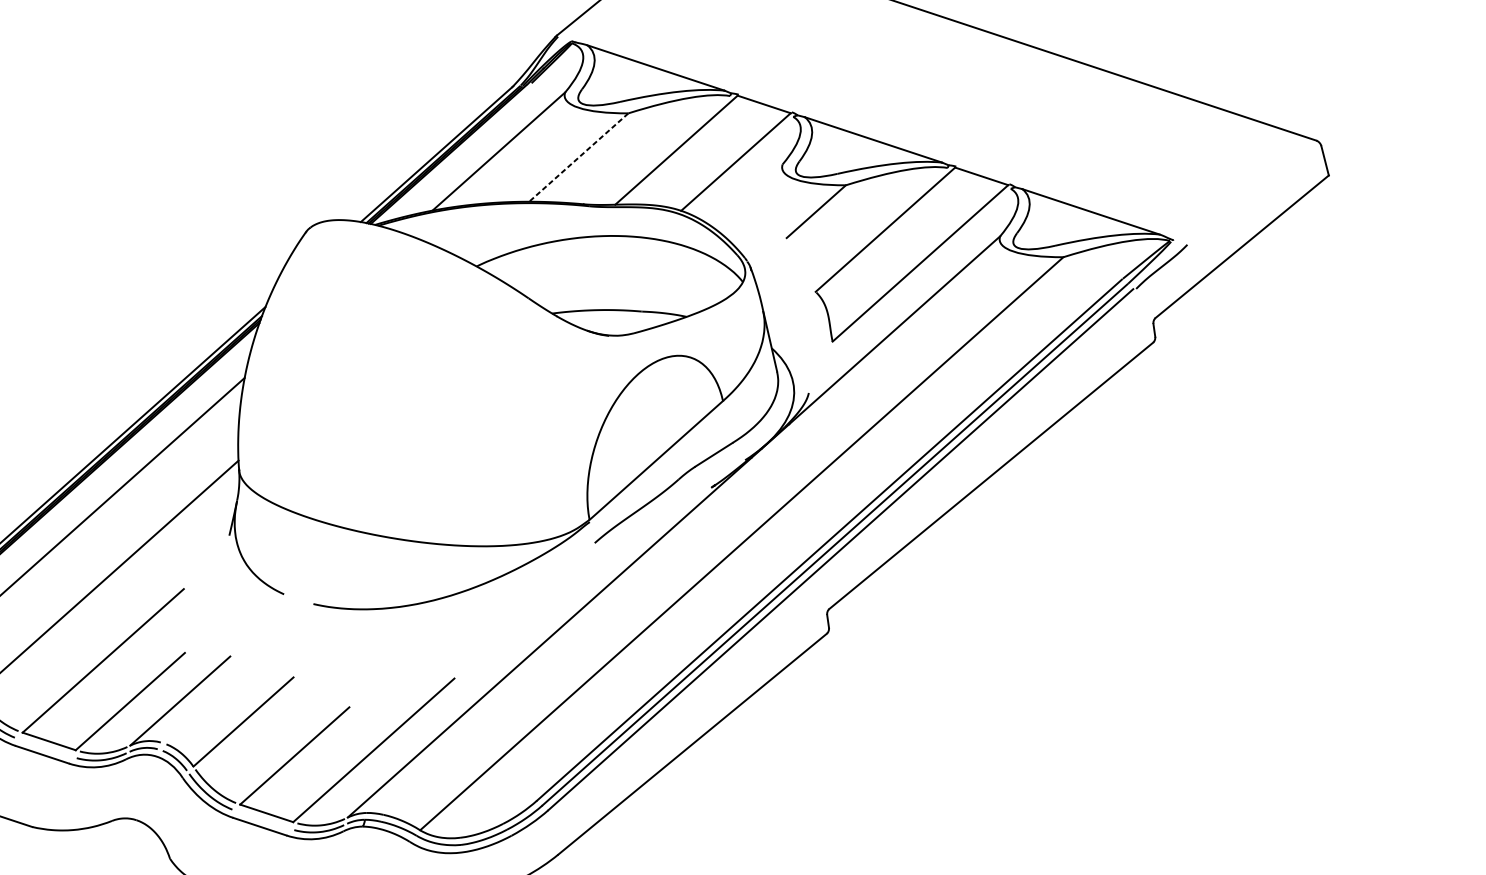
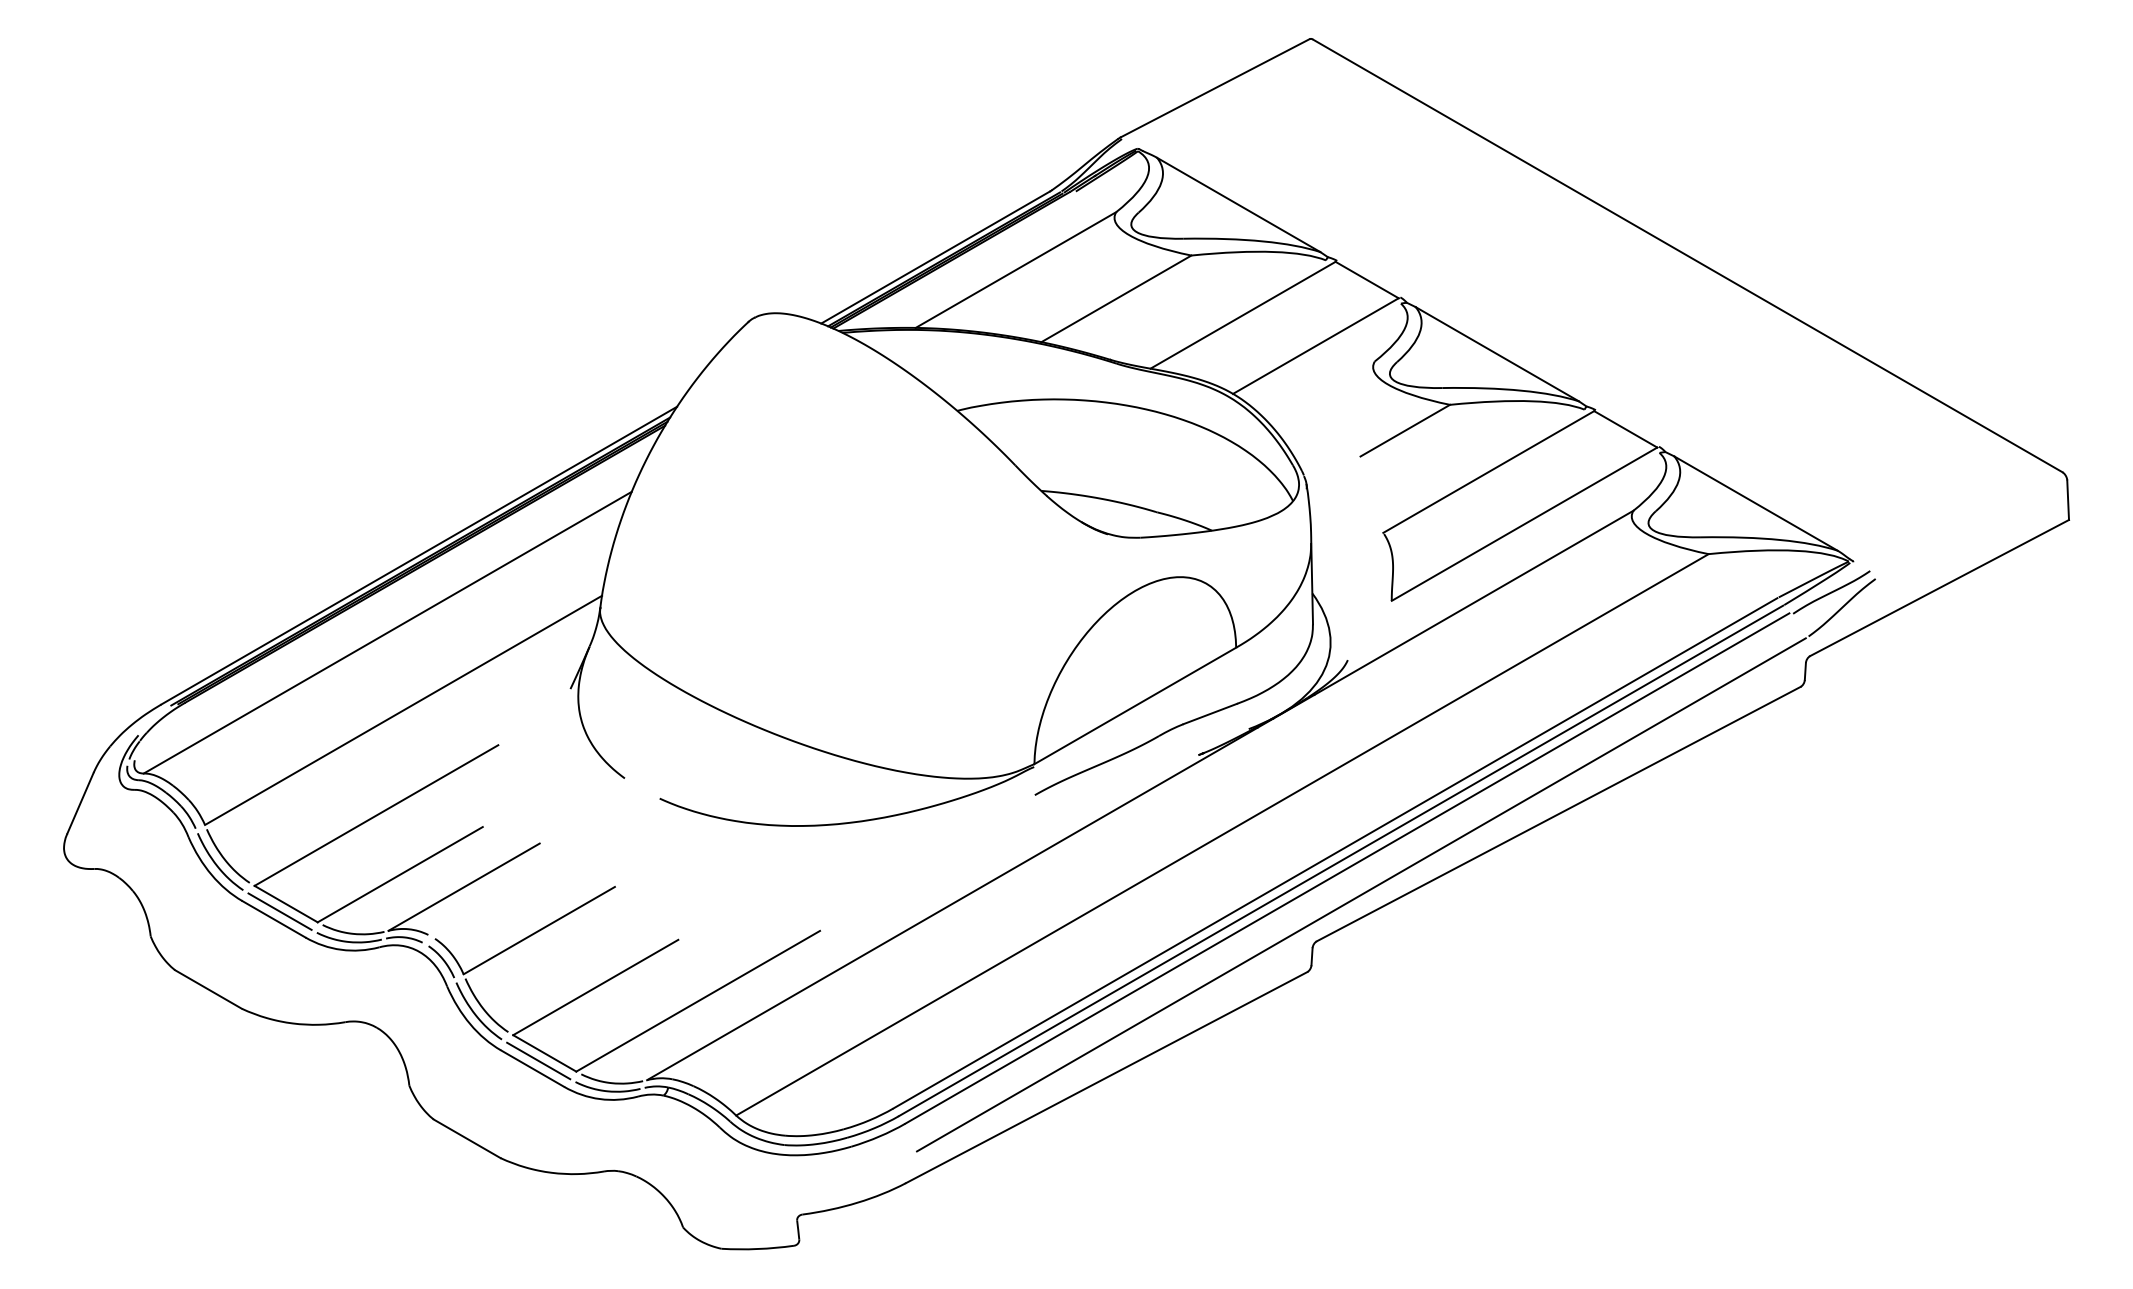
line: (578, 157) -> (1116, 298), dashed -> solid
part: (880, 543) -> (1399, 871), added
line: (45, 748) -> (279, 911), added
line: (263, 819) -> (538, 1060), added

